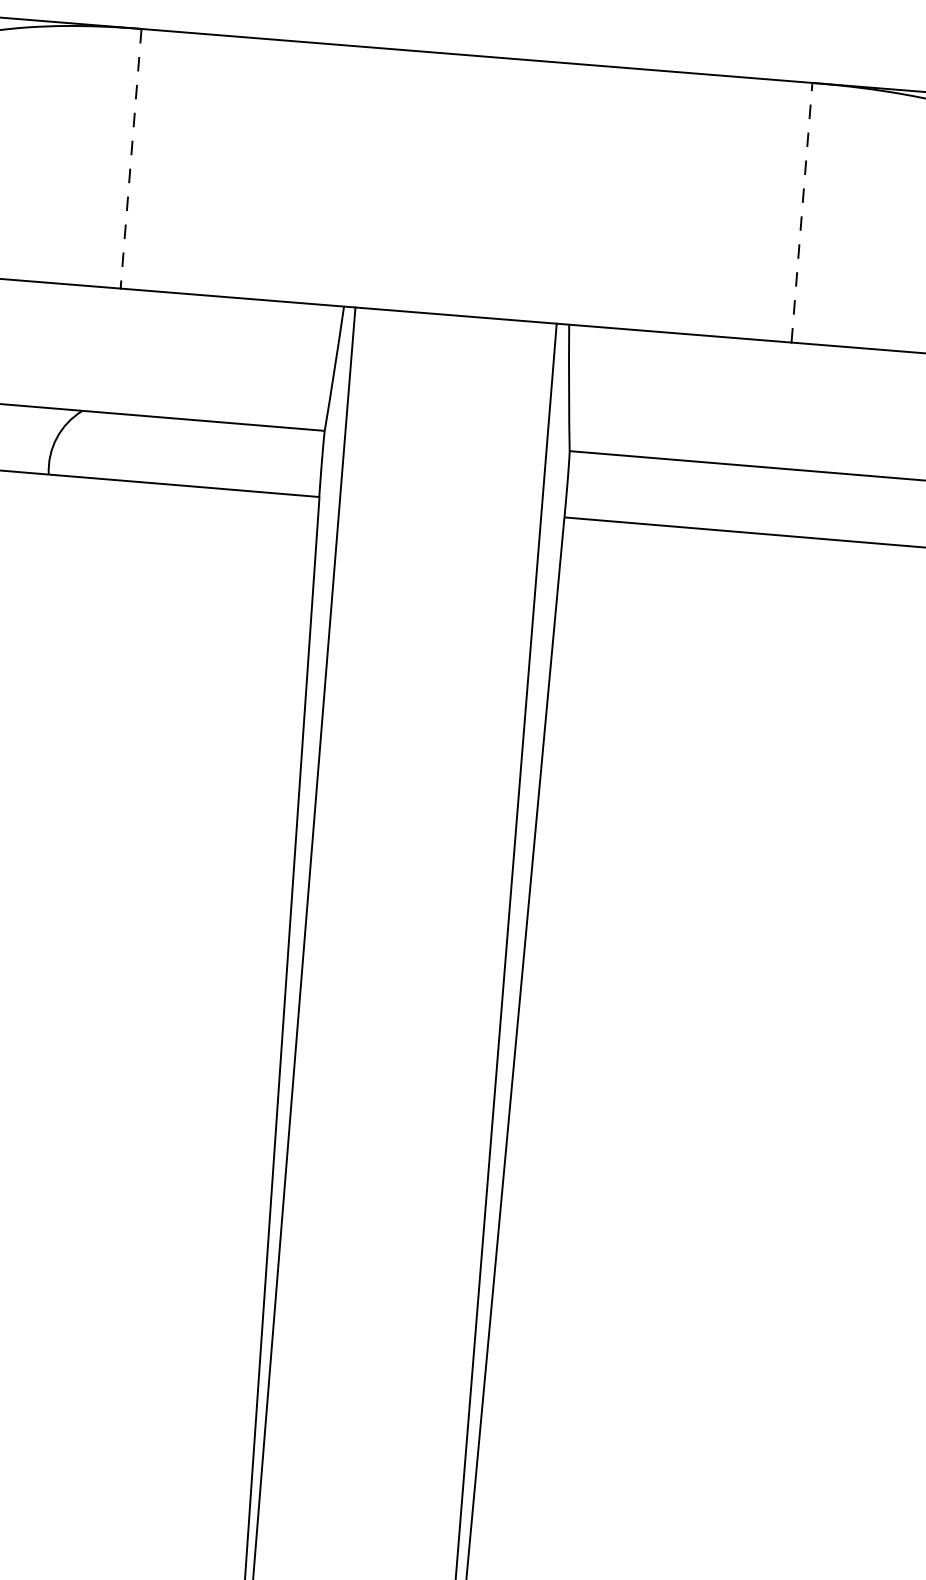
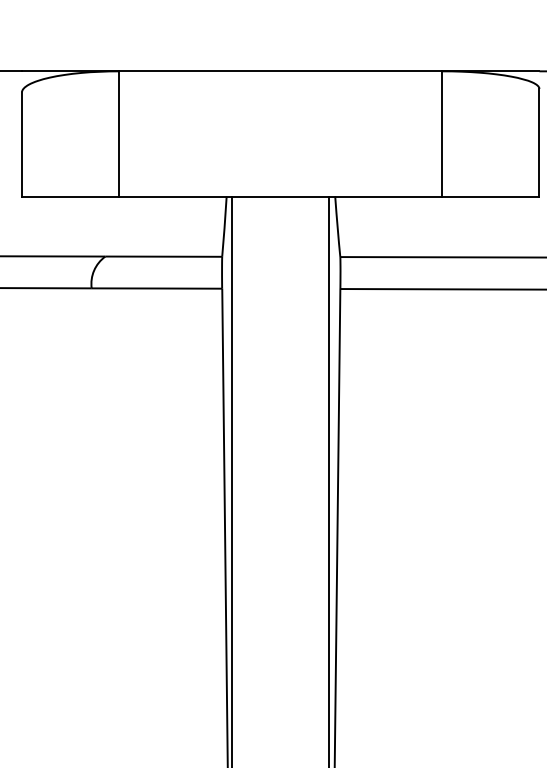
line: (130, 157) -> (118, 133), dashed -> solid
line: (802, 211) -> (442, 133), dashed -> solid

